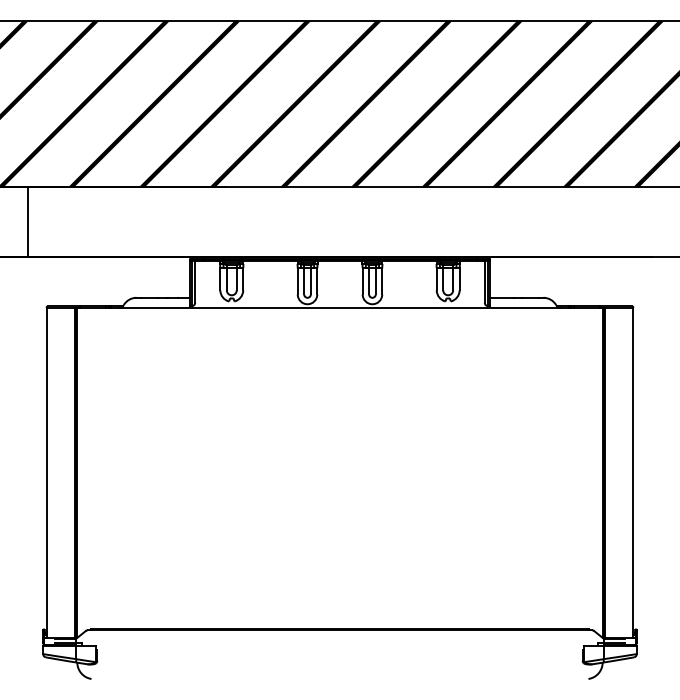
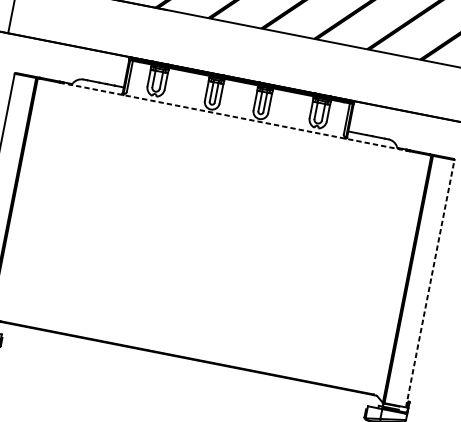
line: (340, 307) -> (235, 116), solid -> dashed
line: (633, 472) -> (430, 283), solid -> dashed

